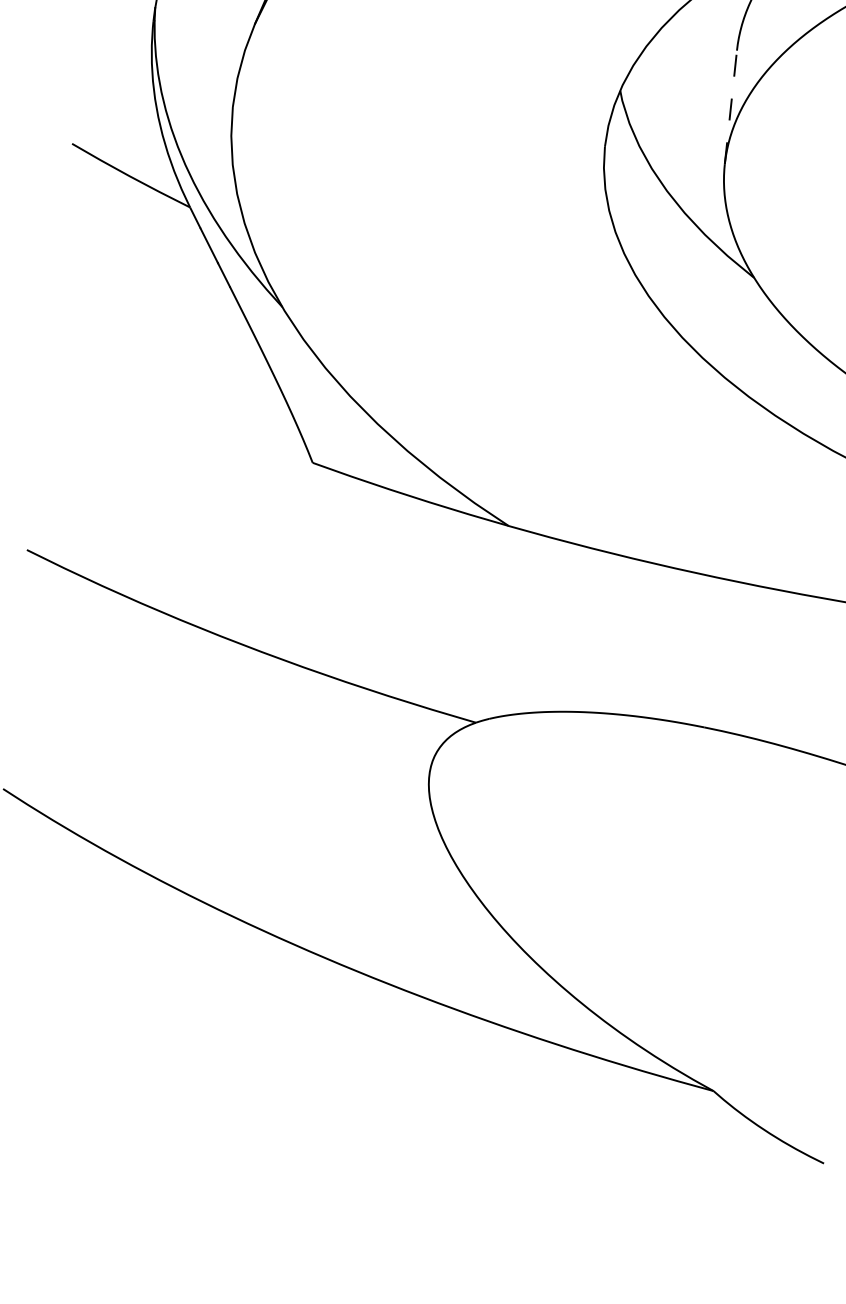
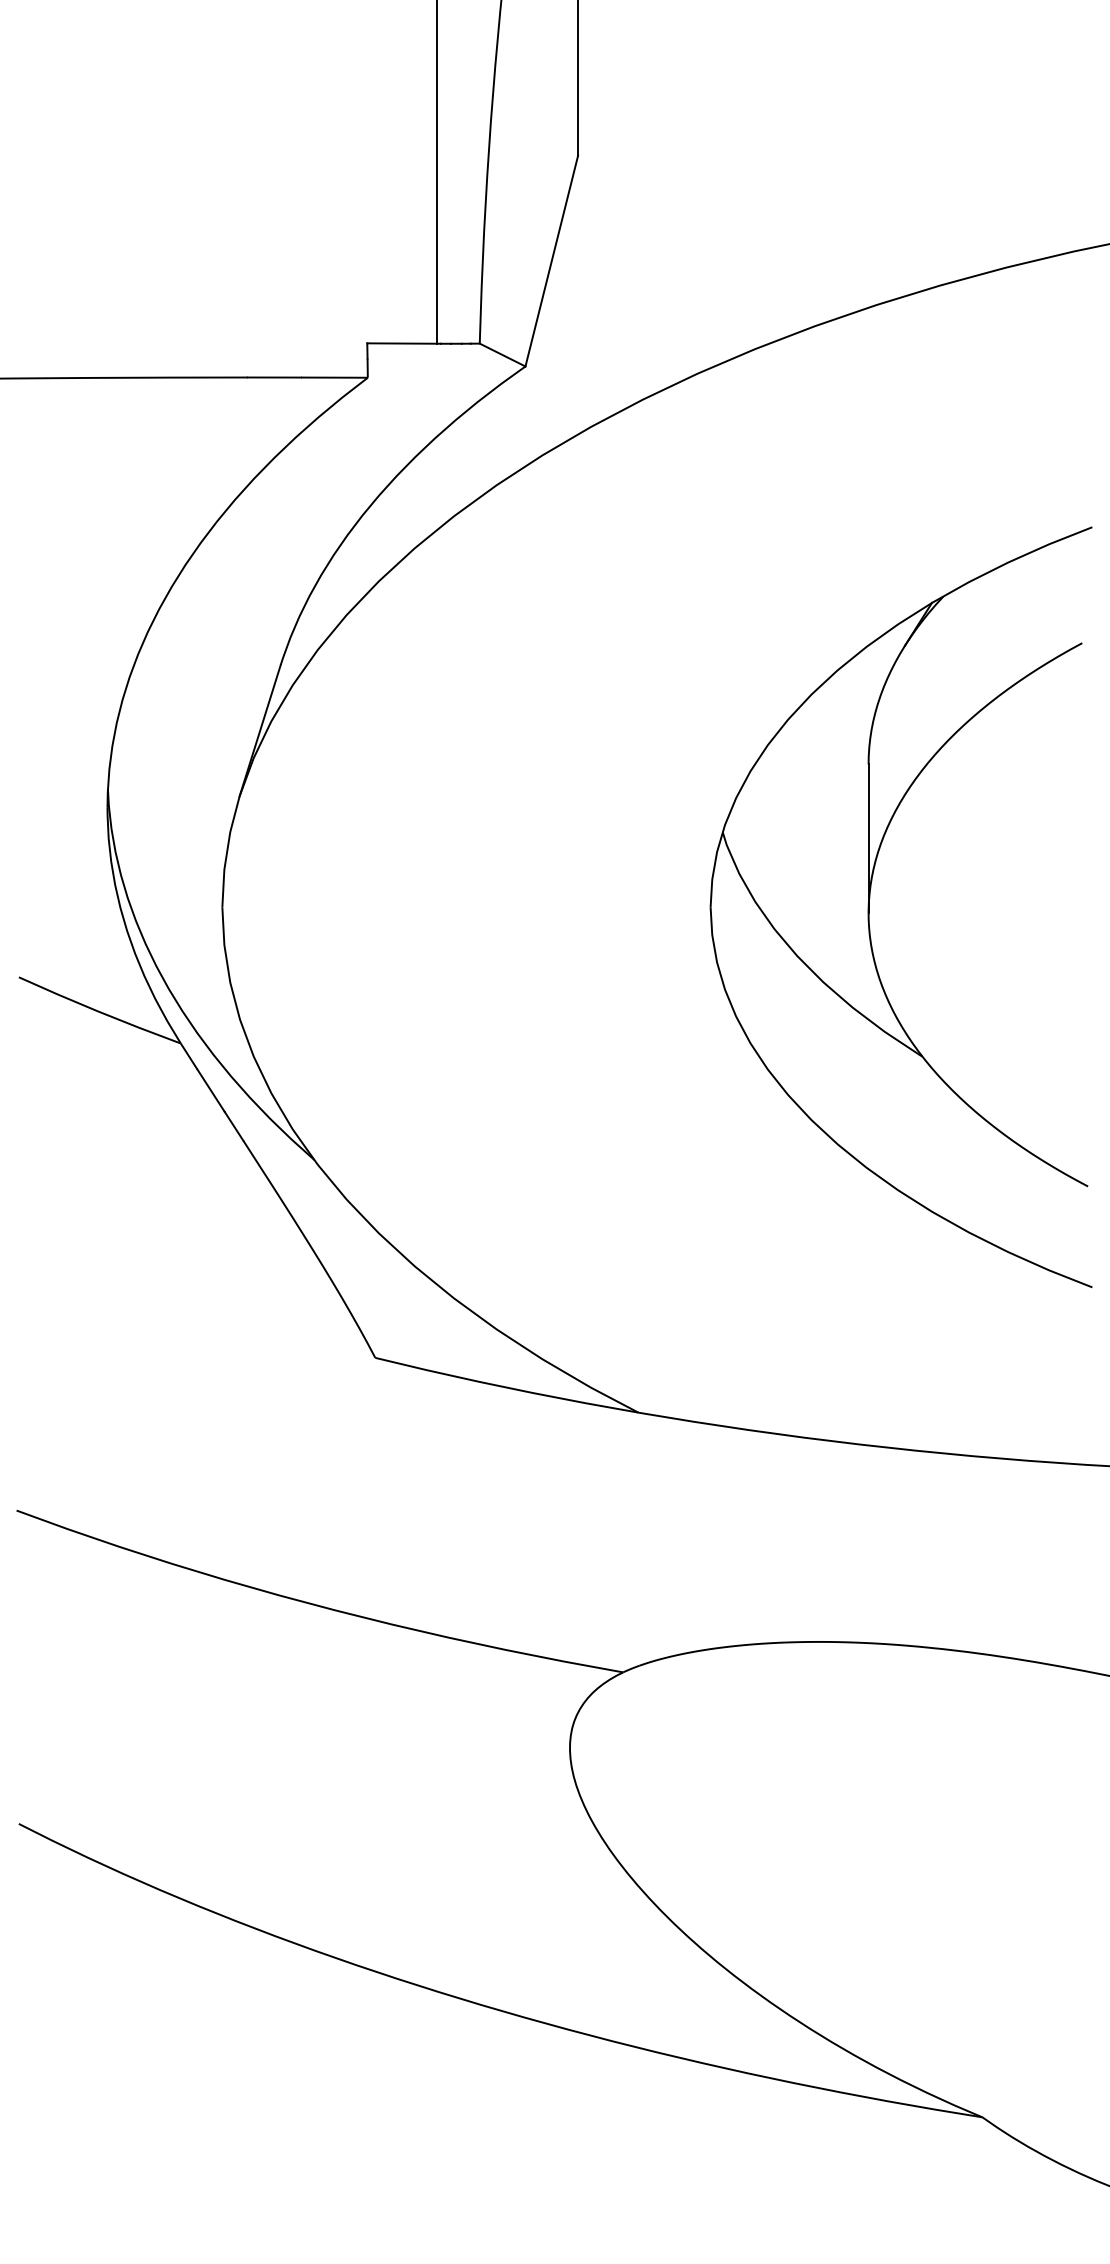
line: (730, 107) -> (868, 838), dashed -> solid

